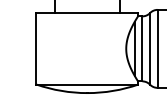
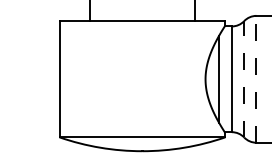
line: (150, 48) -> (244, 78), solid -> dashed
line: (157, 48) -> (256, 78), solid -> dashed

